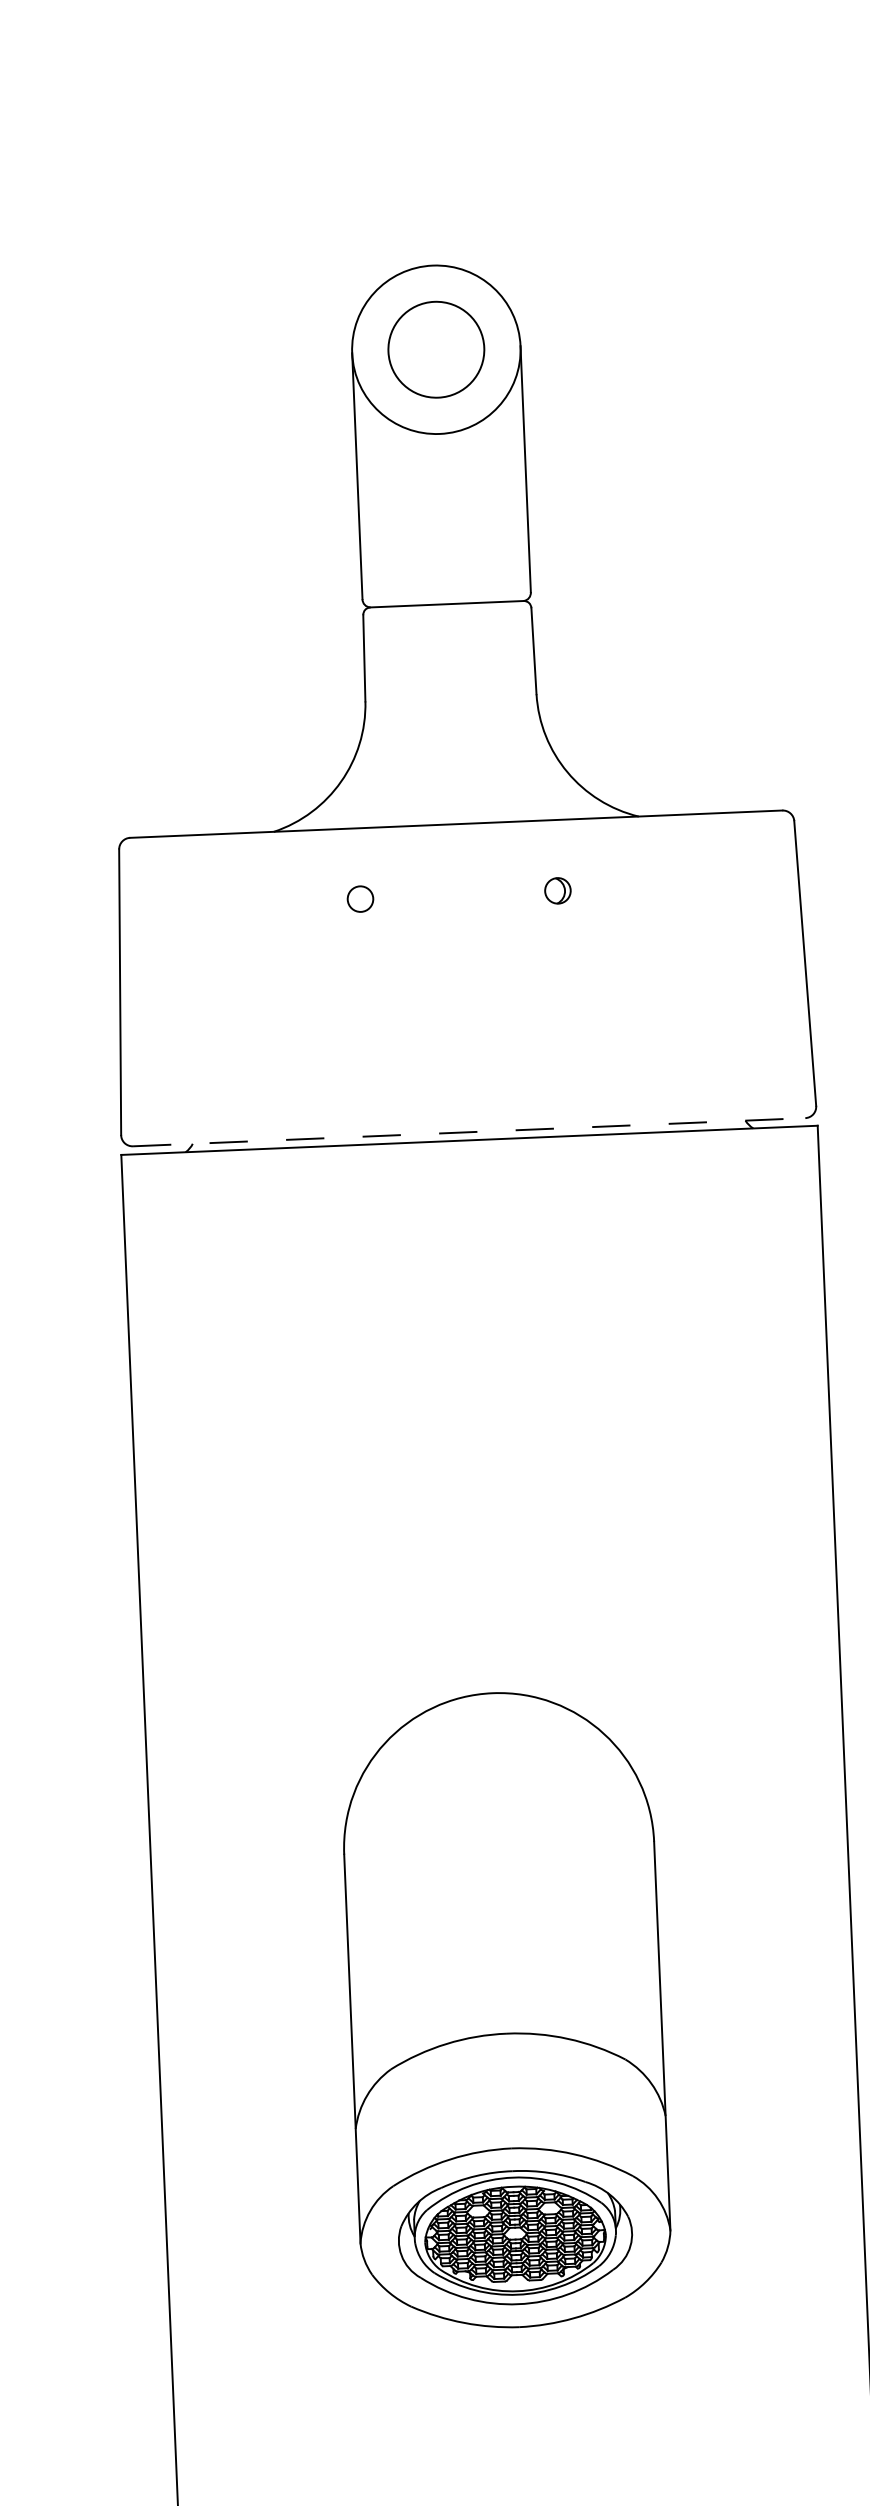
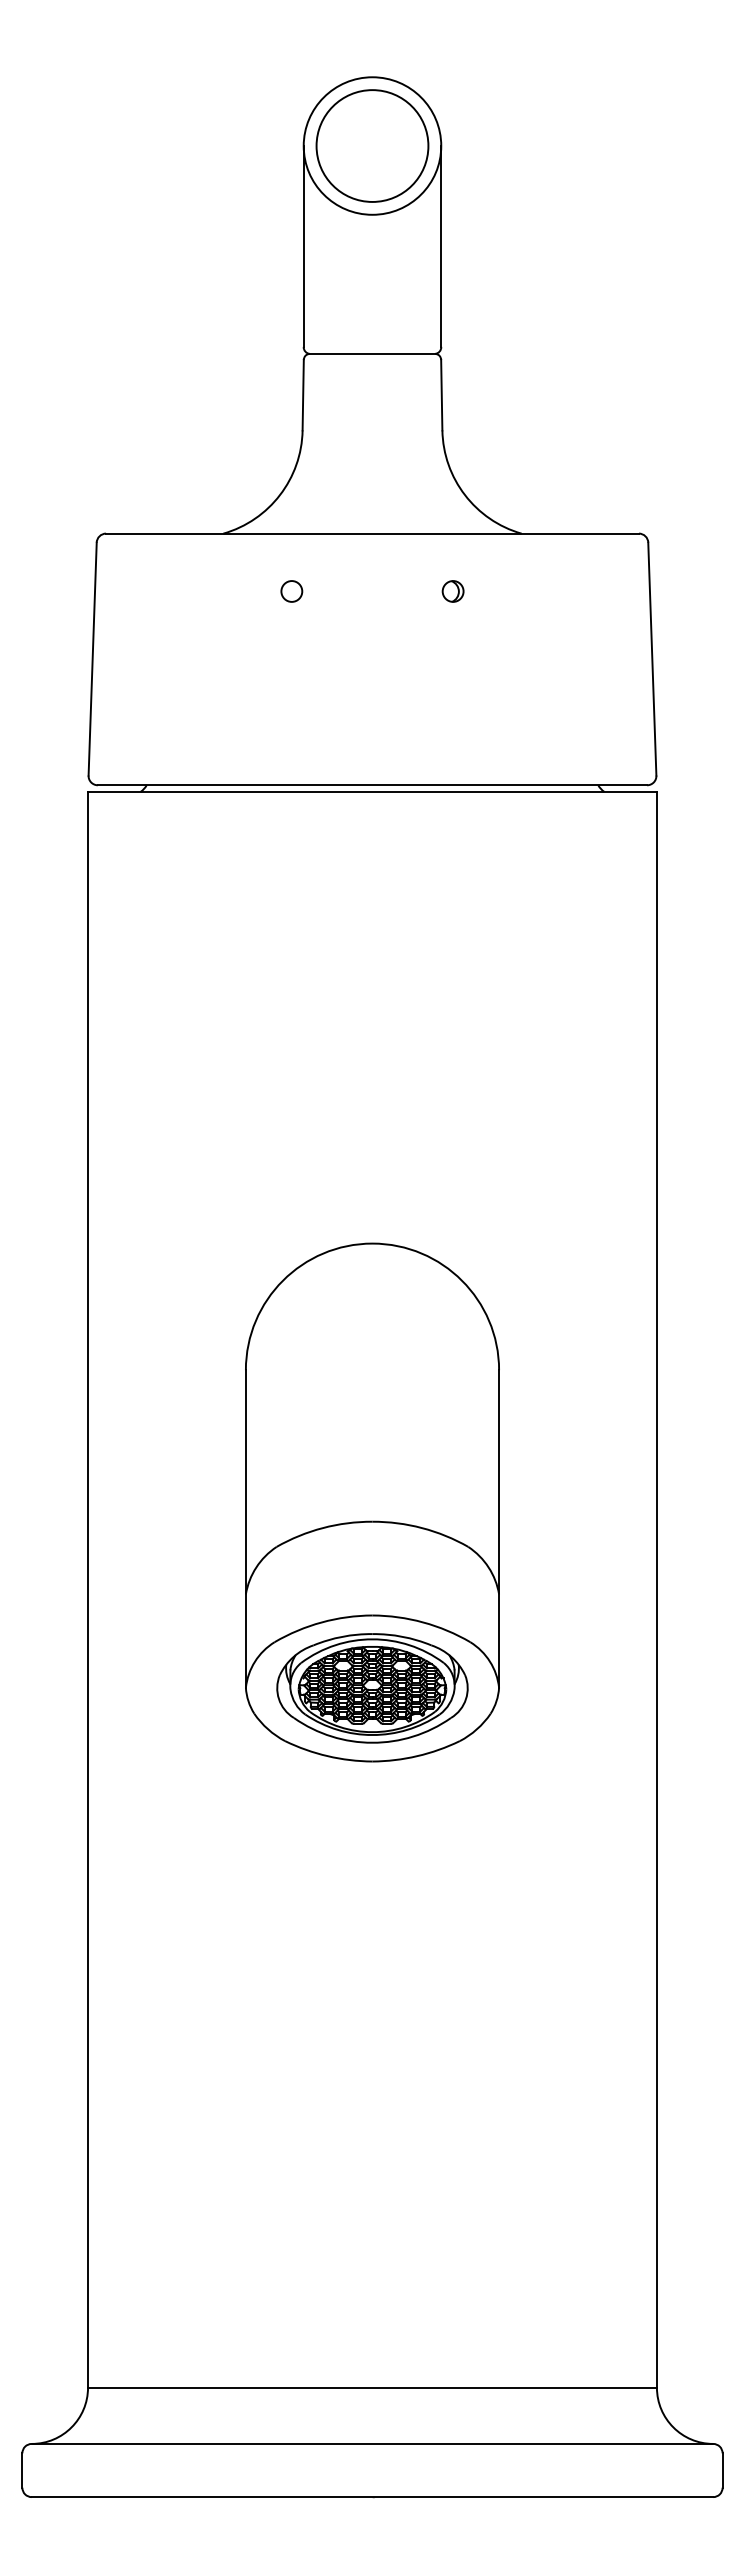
circle: (436, 349) -> (372, 145), size x1.43
line: (469, 1132) -> (372, 785), dashed -> solid

